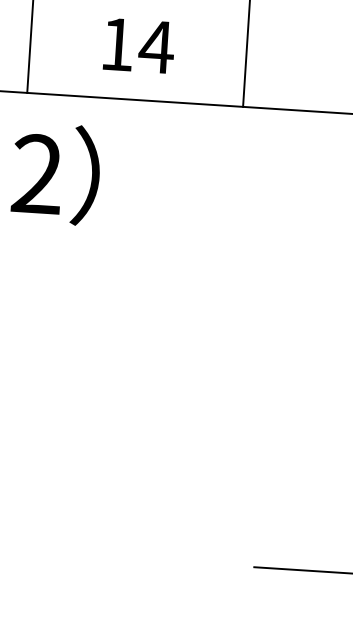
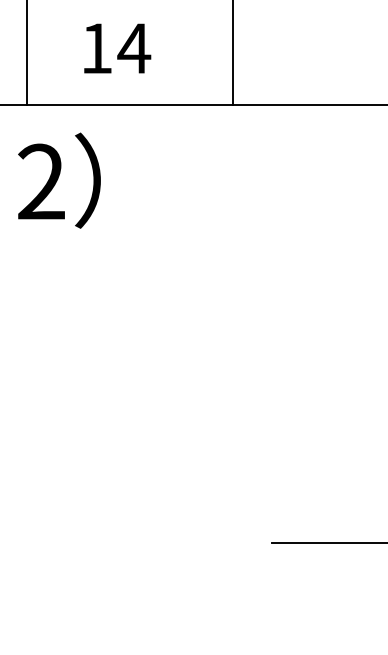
text: (139, 45) -> (117, 48), moved

